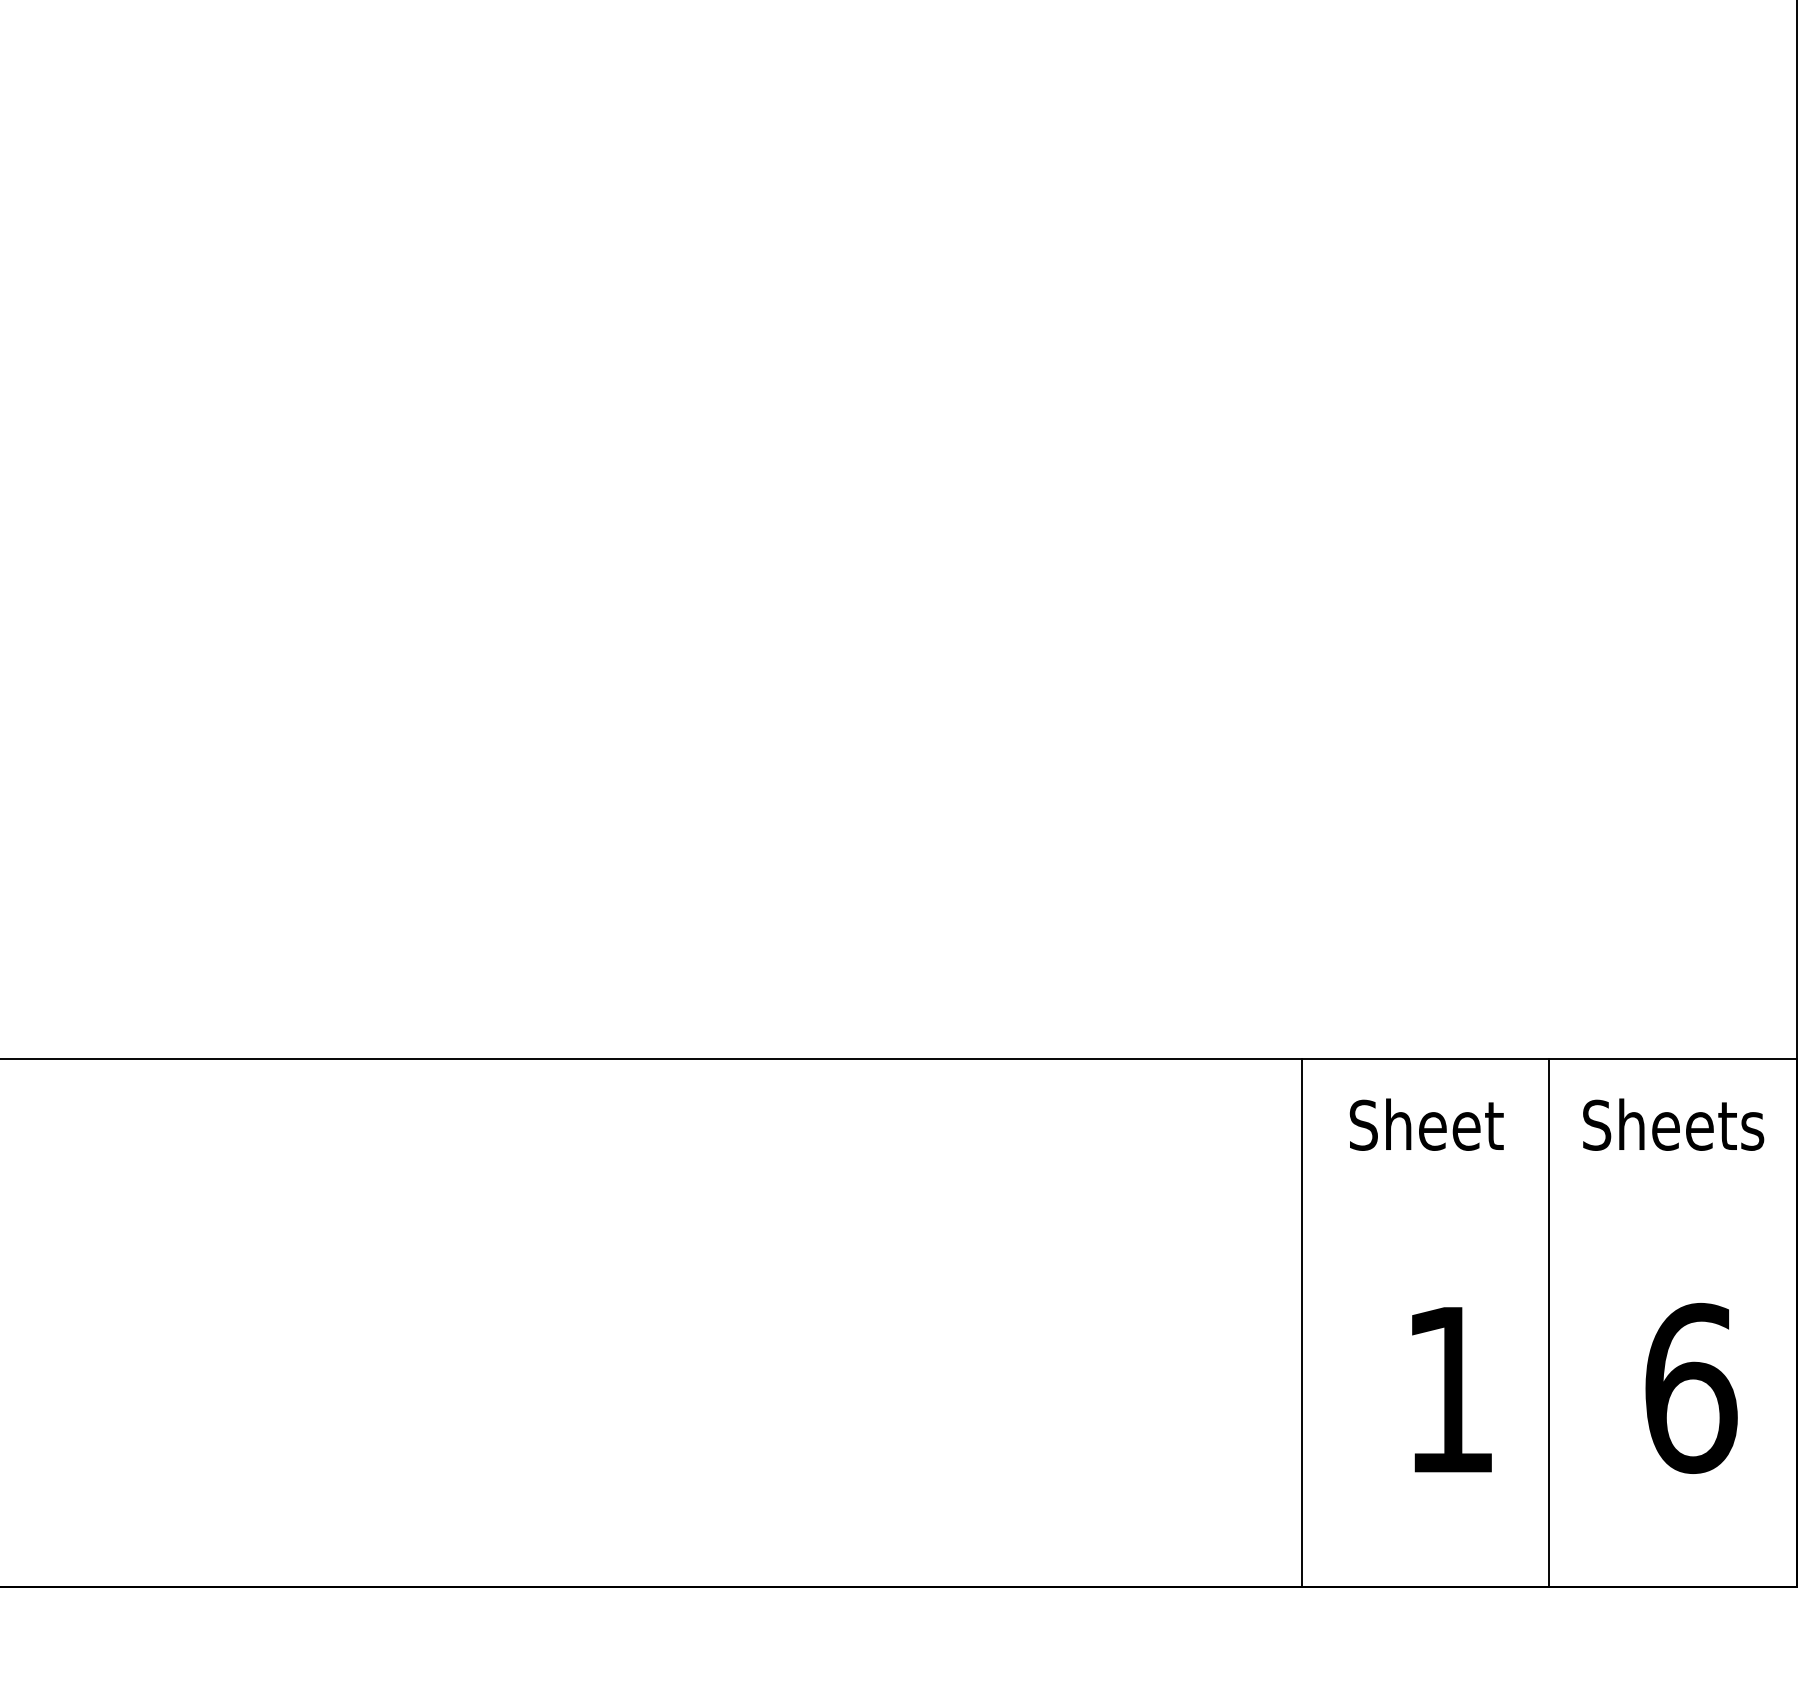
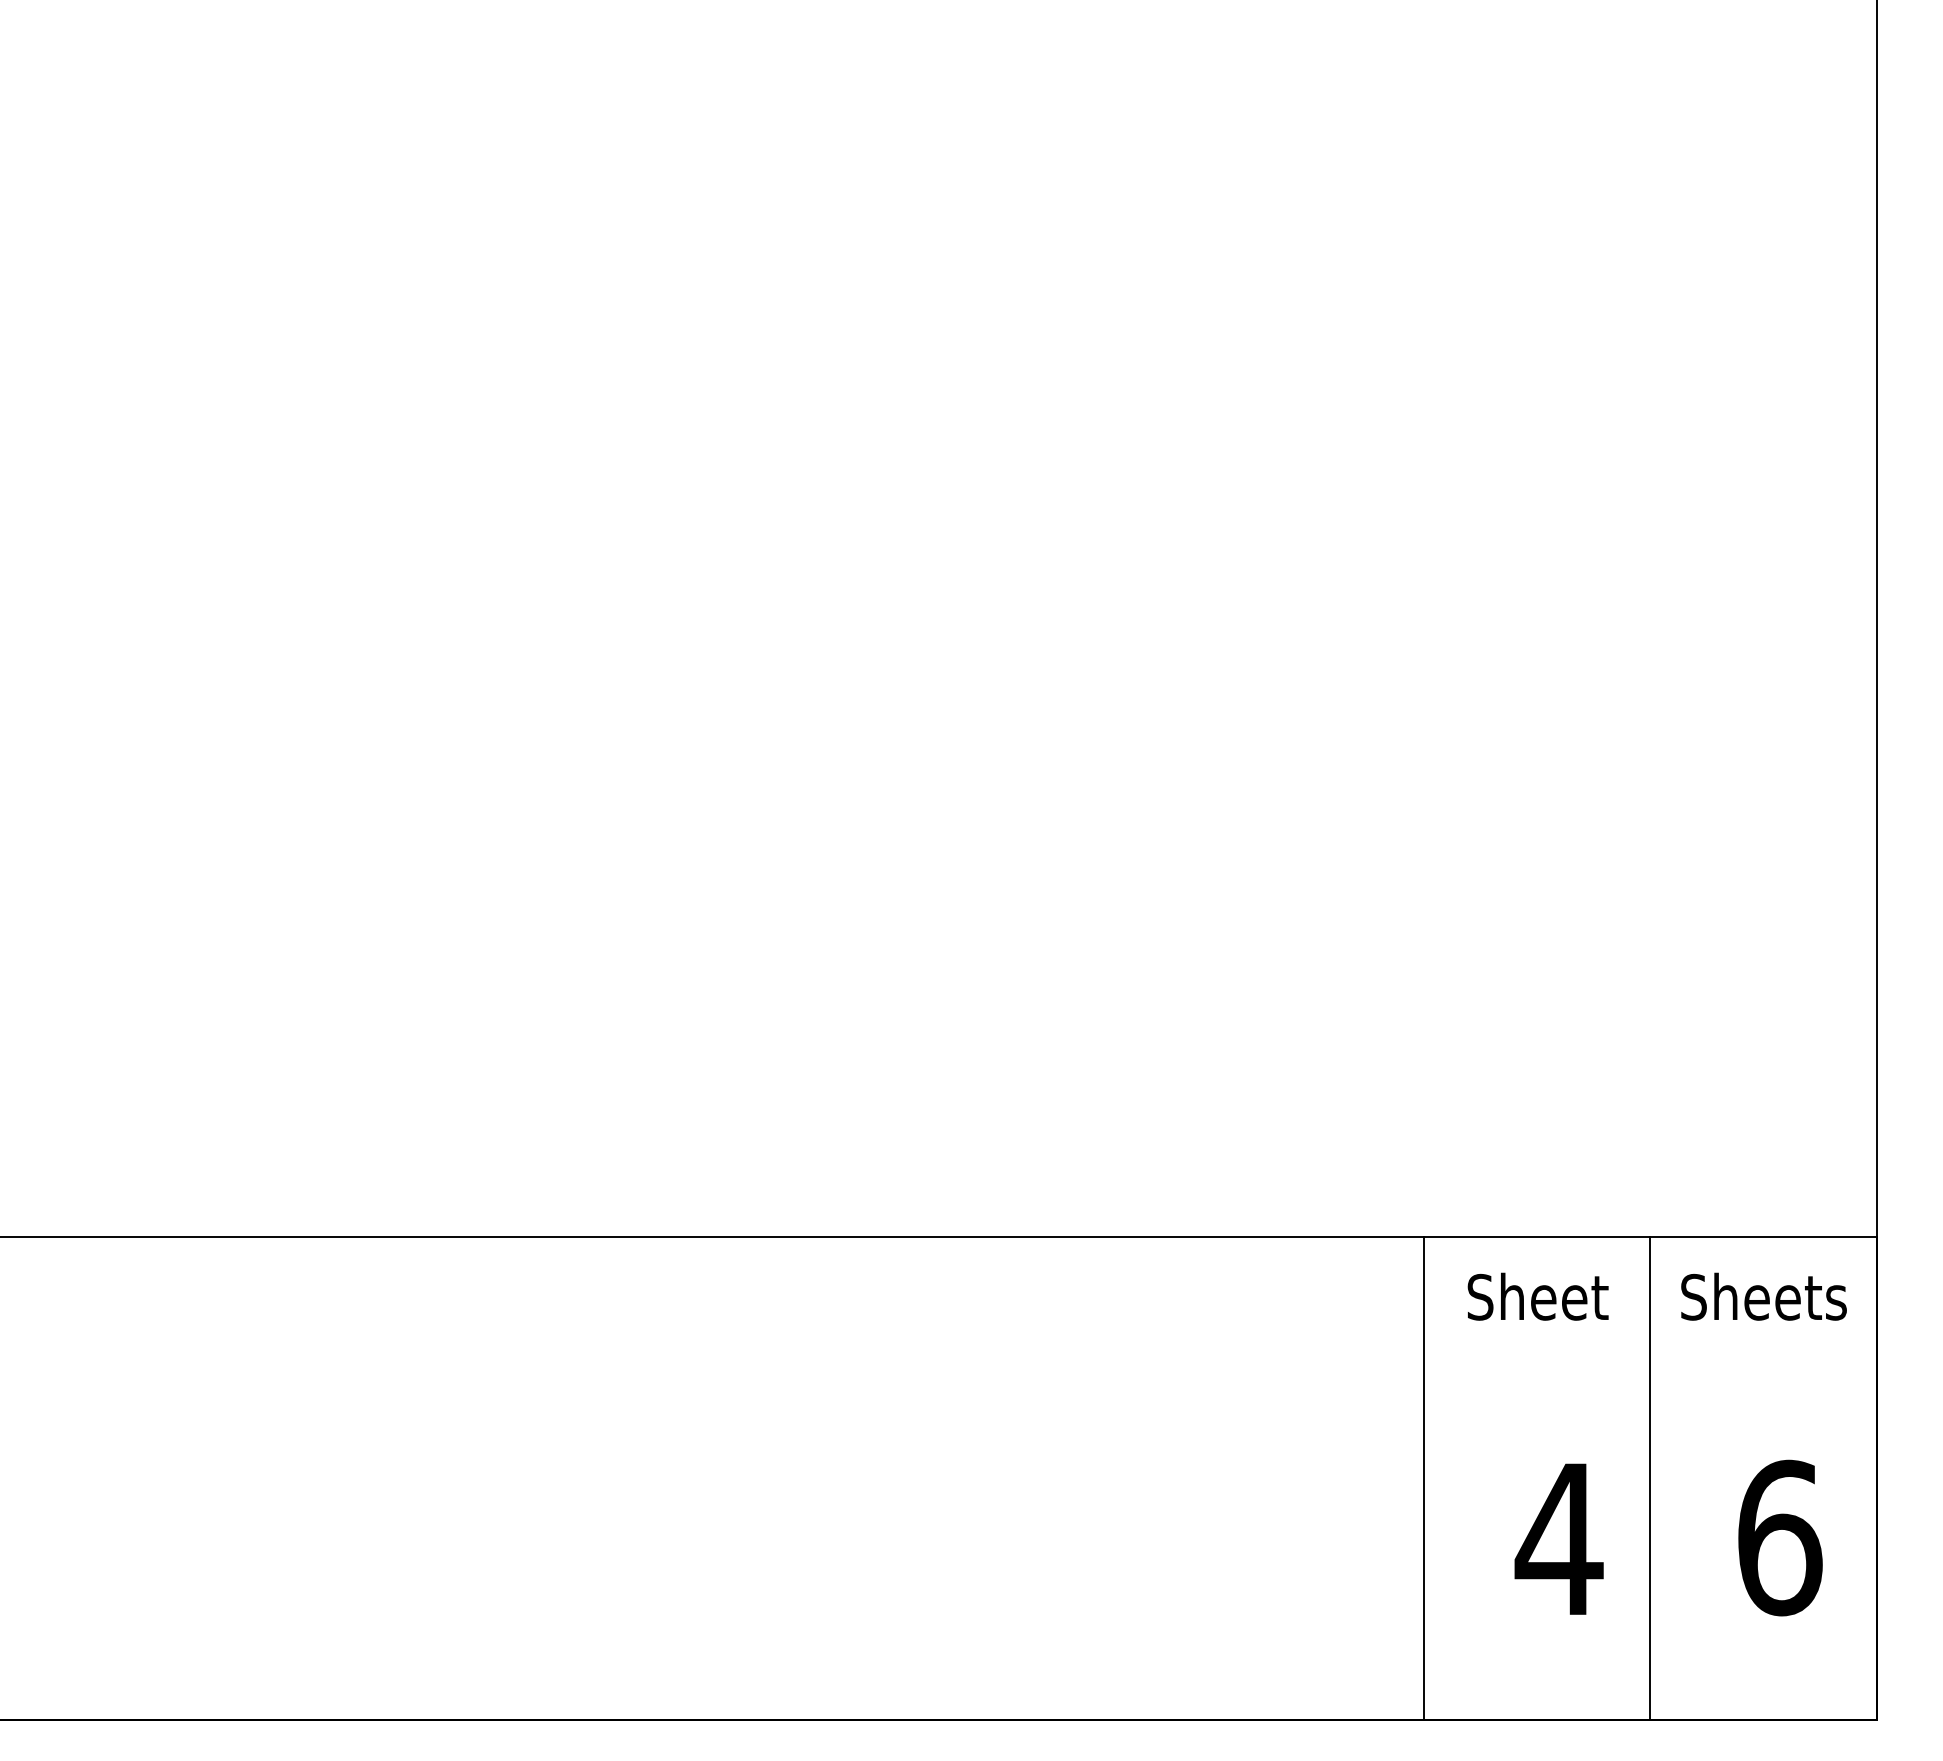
text: (1448, 1388) -> (1558, 1538), 1 -> 4

